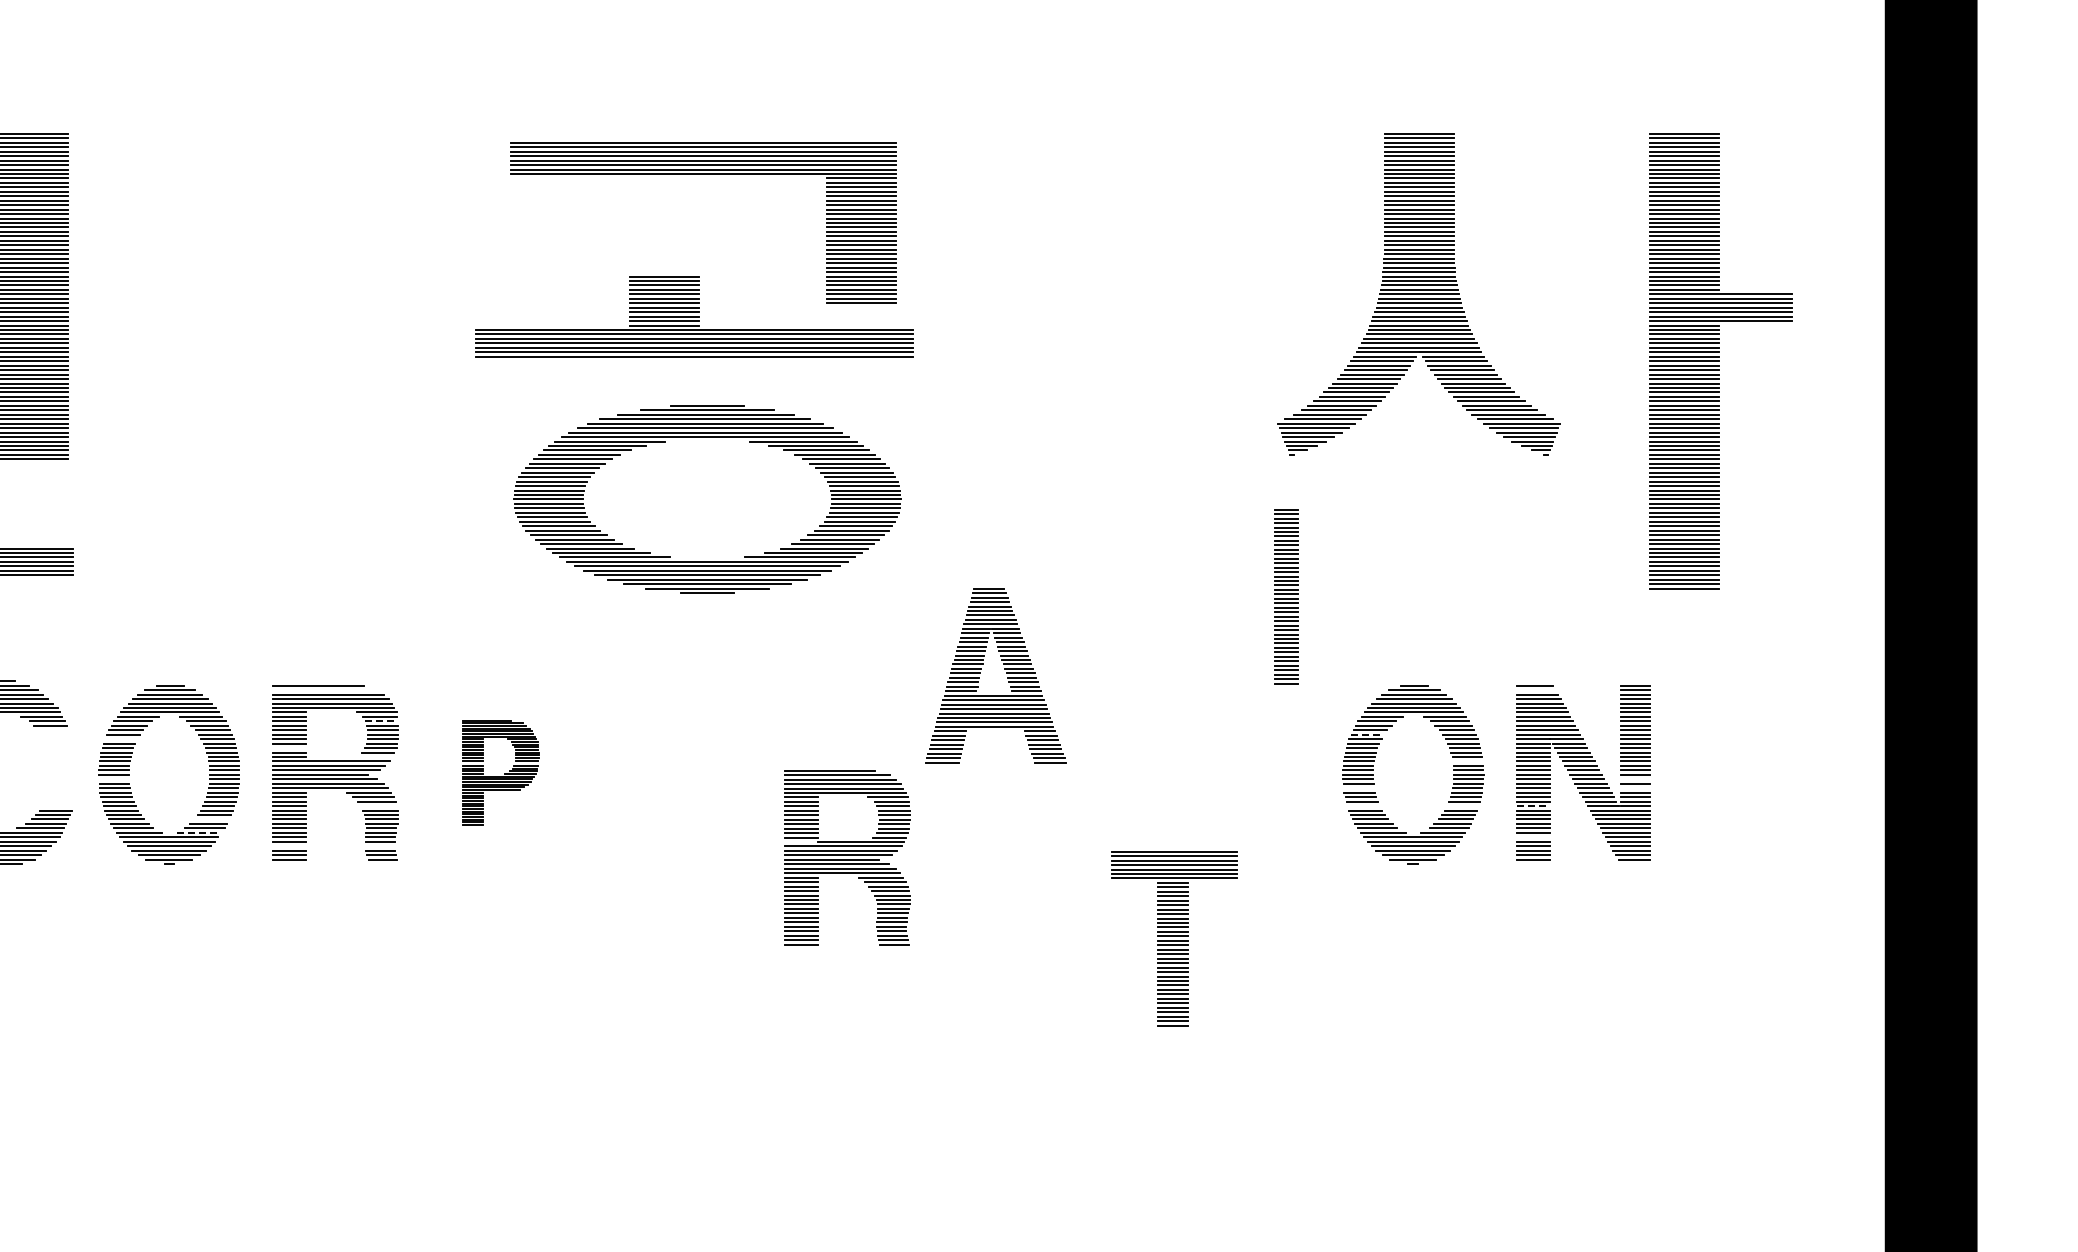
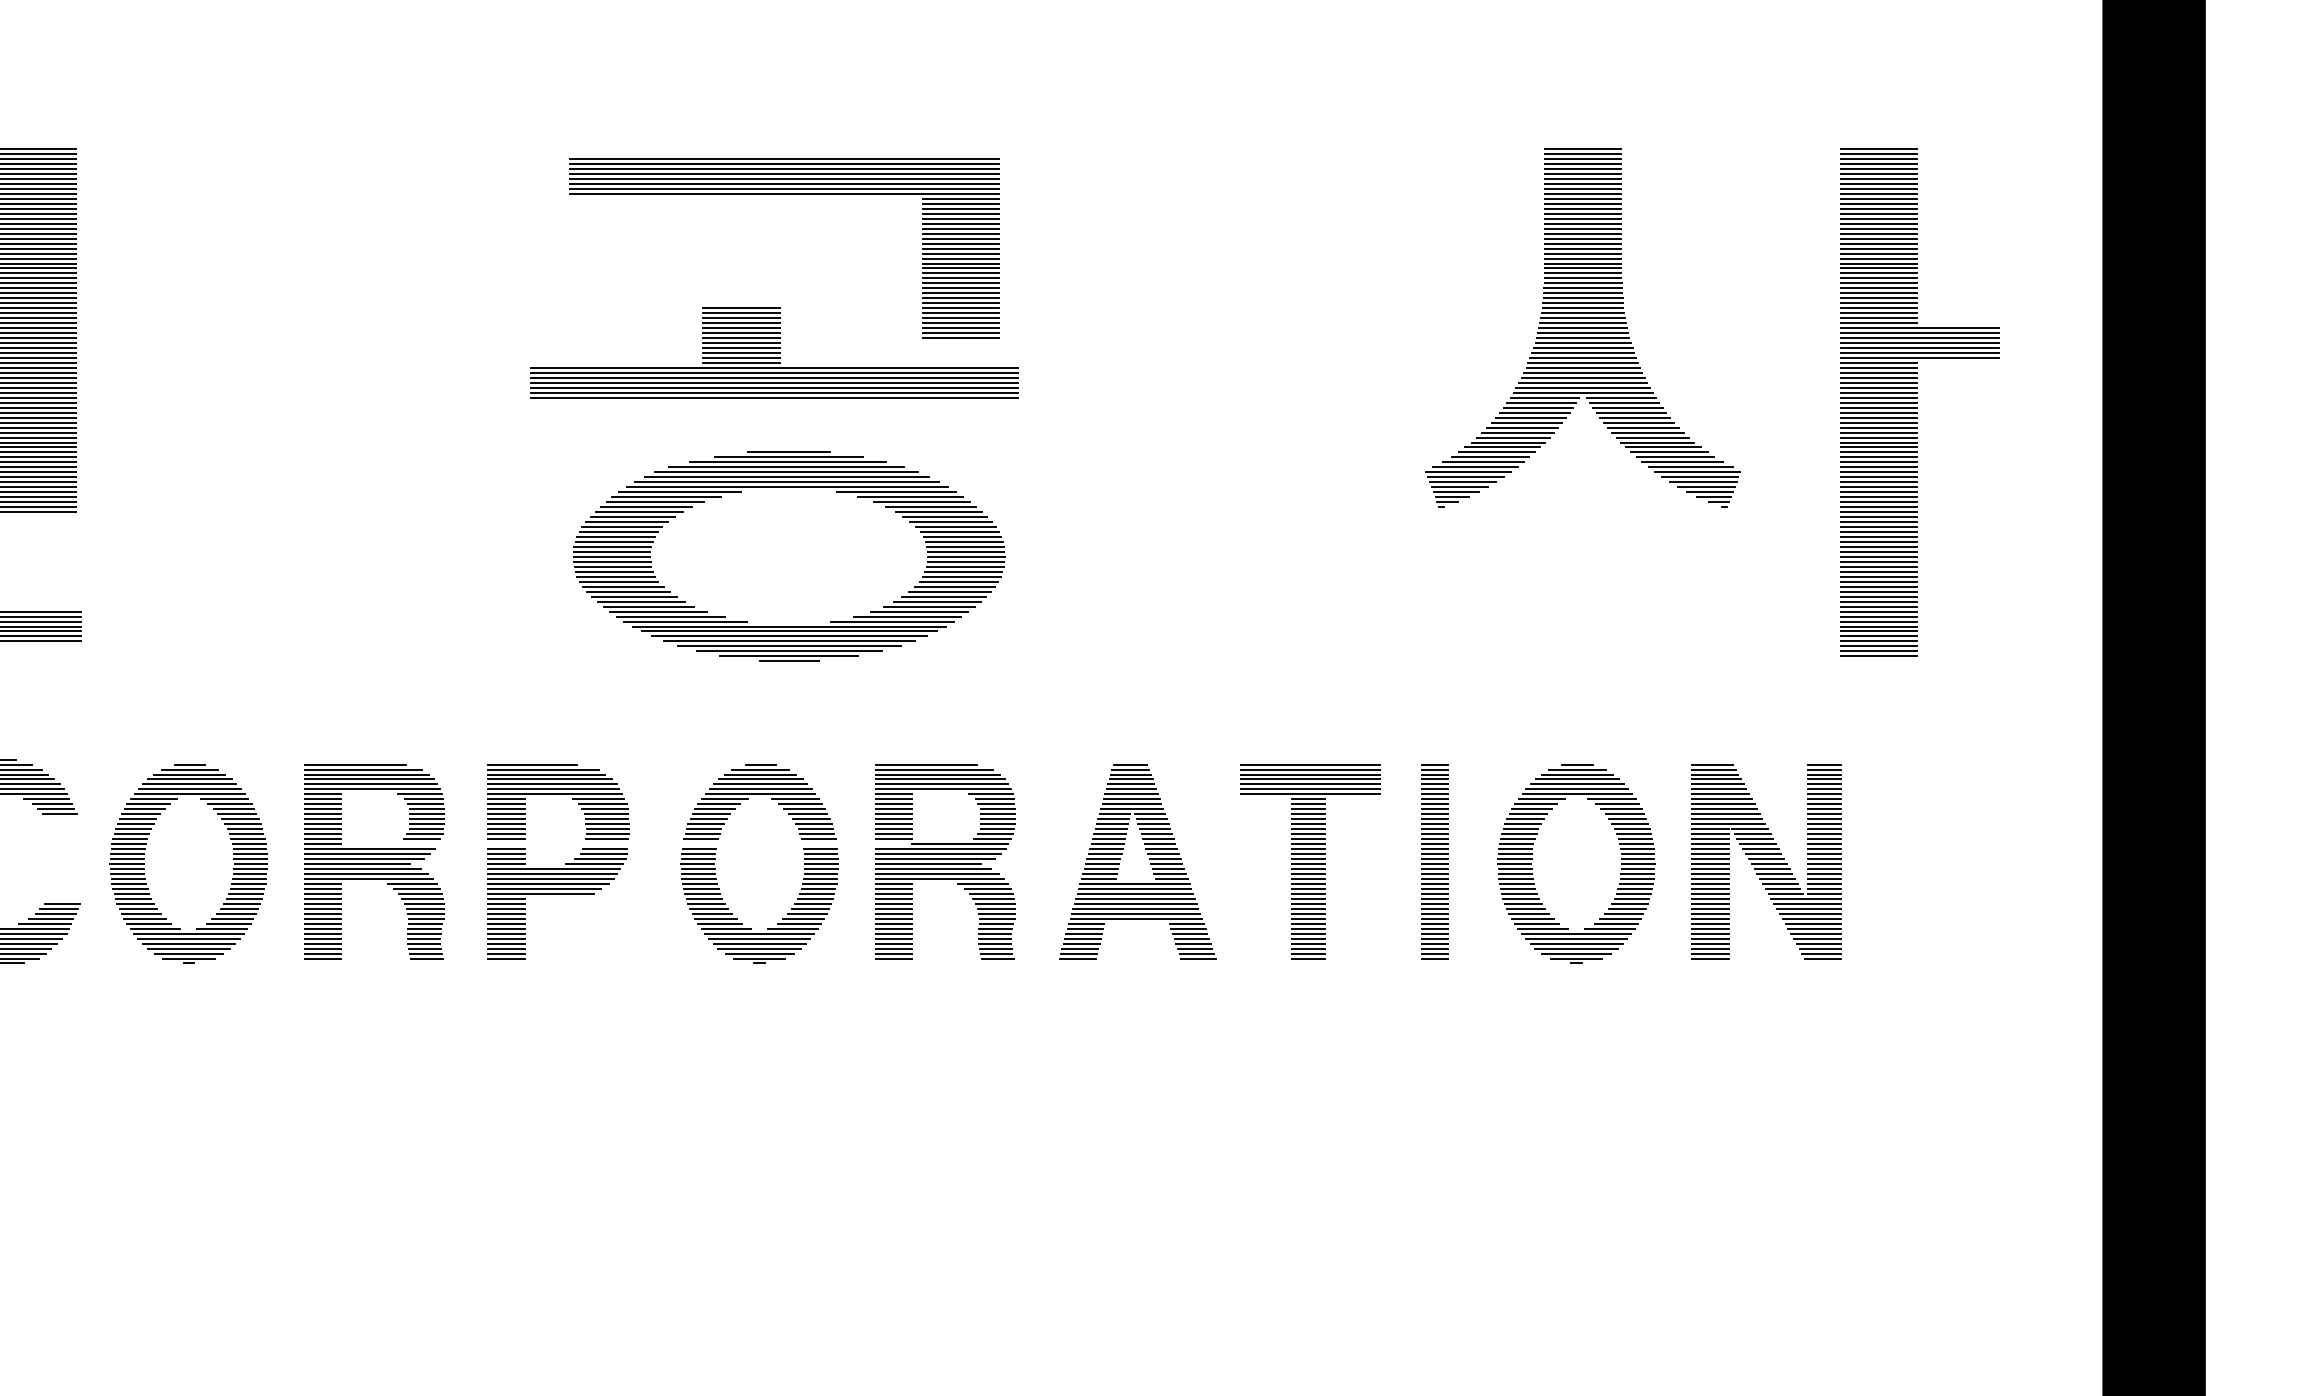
part: (1286, 596) -> (1435, 861), moved
part: (1004, 669) -> (1147, 854), moved
line: (325, 690) -> (363, 769), added
line: (1535, 690) -> (1712, 769), added
line: (381, 721) -> (425, 804), dashed -> solid
line: (53, 730) -> (59, 814), added
line: (1368, 734) -> (1526, 819), dashed -> solid
line: (121, 739) -> (135, 824), added
line: (289, 748) -> (323, 834), added
line: (1467, 761) -> (1636, 849), added
part: (641, 770) -> (715, 859), added
part: (500, 772) -> (558, 861), size x1.67
line: (114, 779) -> (127, 869), added
line: (1635, 779) -> (1824, 869), added
line: (1358, 788) -> (1515, 879), added
line: (1635, 788) -> (1824, 879), added
line: (378, 806) -> (422, 899), added
line: (1363, 806) -> (1520, 899), added
line: (1462, 806) -> (1631, 899), added
line: (1533, 806) -> (1710, 899), dashed -> solid
line: (211, 819) -> (236, 913), added
line: (199, 832) -> (222, 928), dashed -> solid
line: (1532, 837) -> (1709, 933), added
line: (289, 846) -> (323, 943), added
line: (379, 846) -> (423, 943), added
part: (847, 857) -> (945, 861), moved
part: (1174, 938) -> (1310, 861), moved

